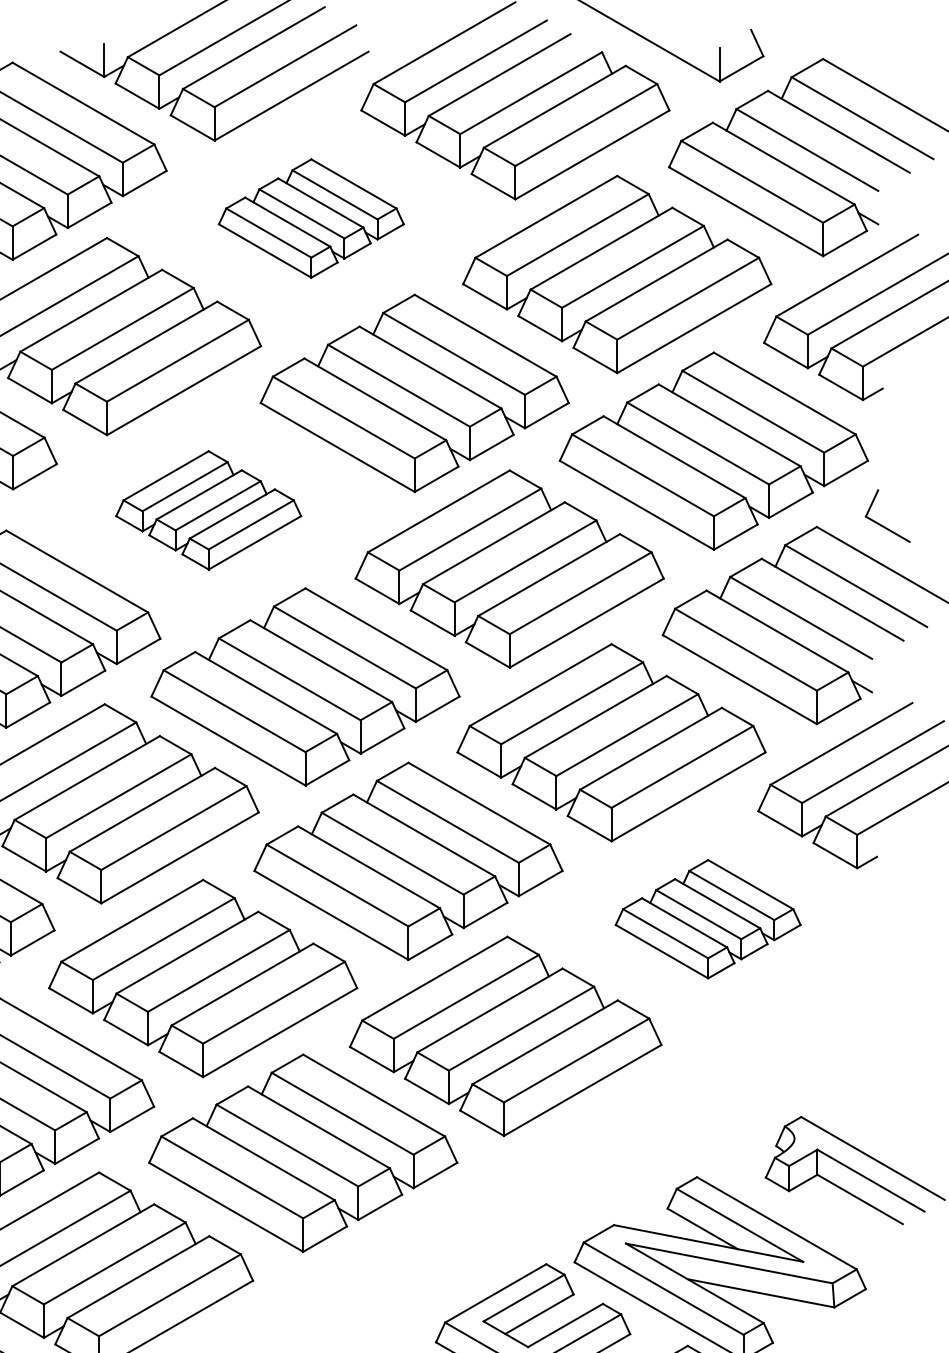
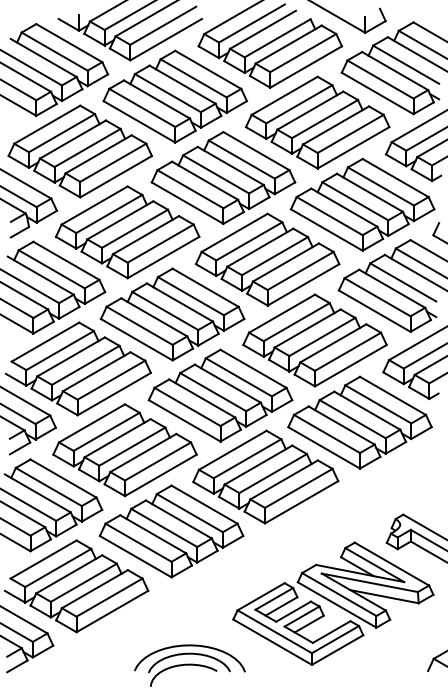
part: (311, 218) -> (175, 96), size x1.67
part: (208, 510) -> (127, 232), size x1.67
part: (707, 918) -> (359, 422), size x1.67

